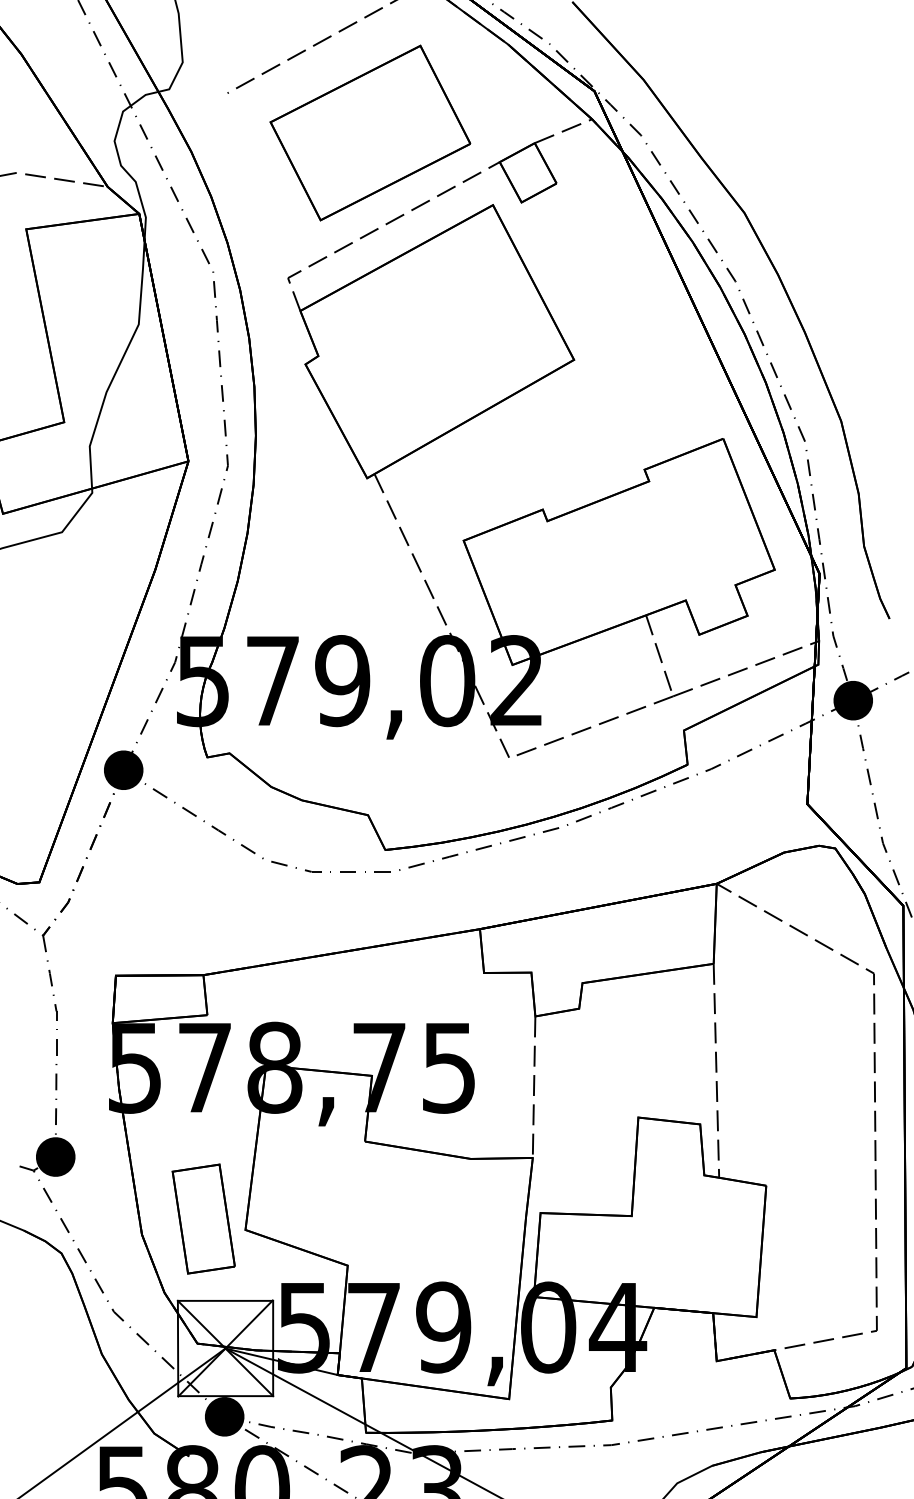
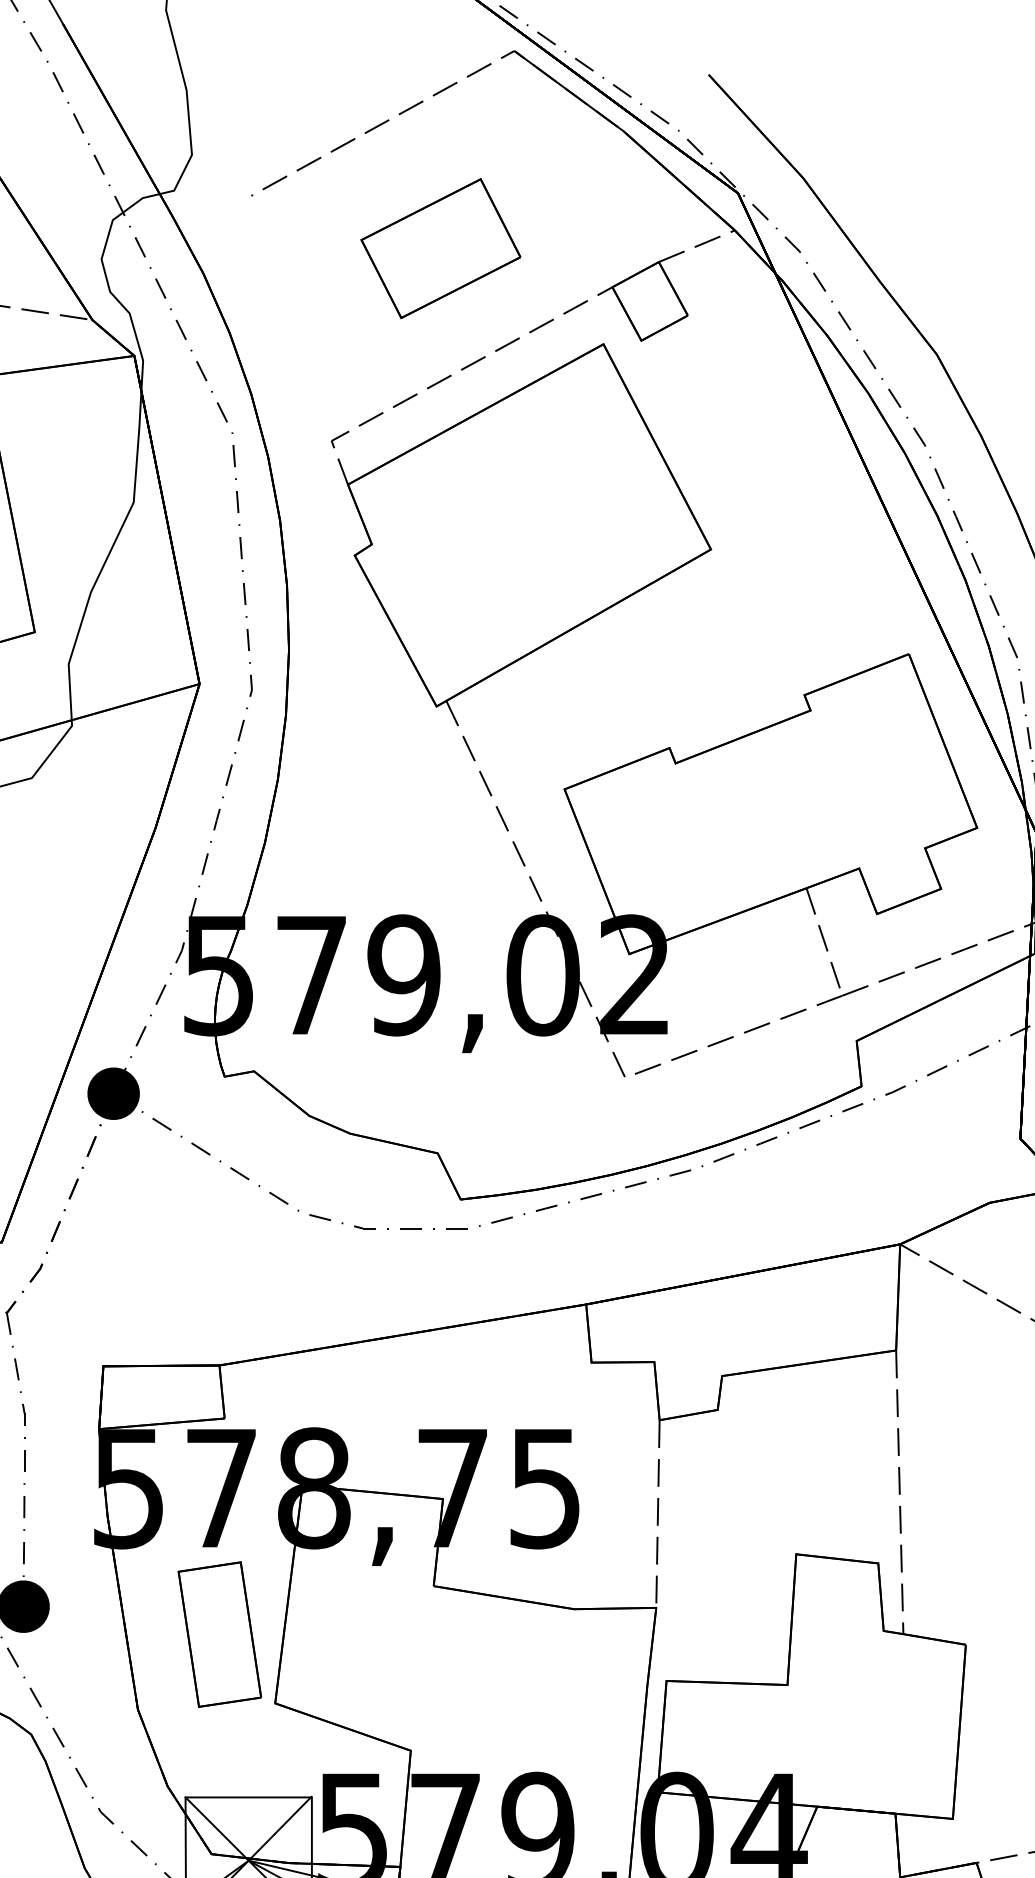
part: (370, 132) -> (440, 247), size x0.6
part: (203, 1218) -> (219, 1633), moved

